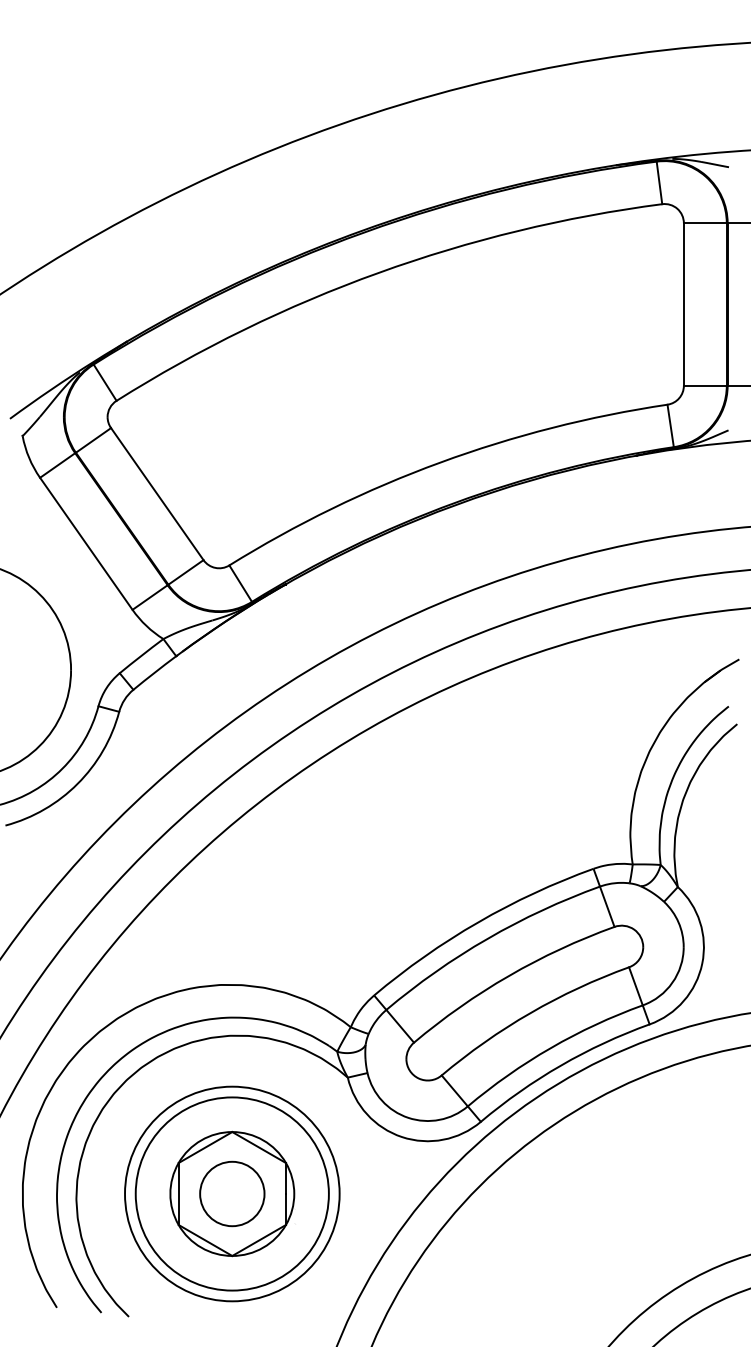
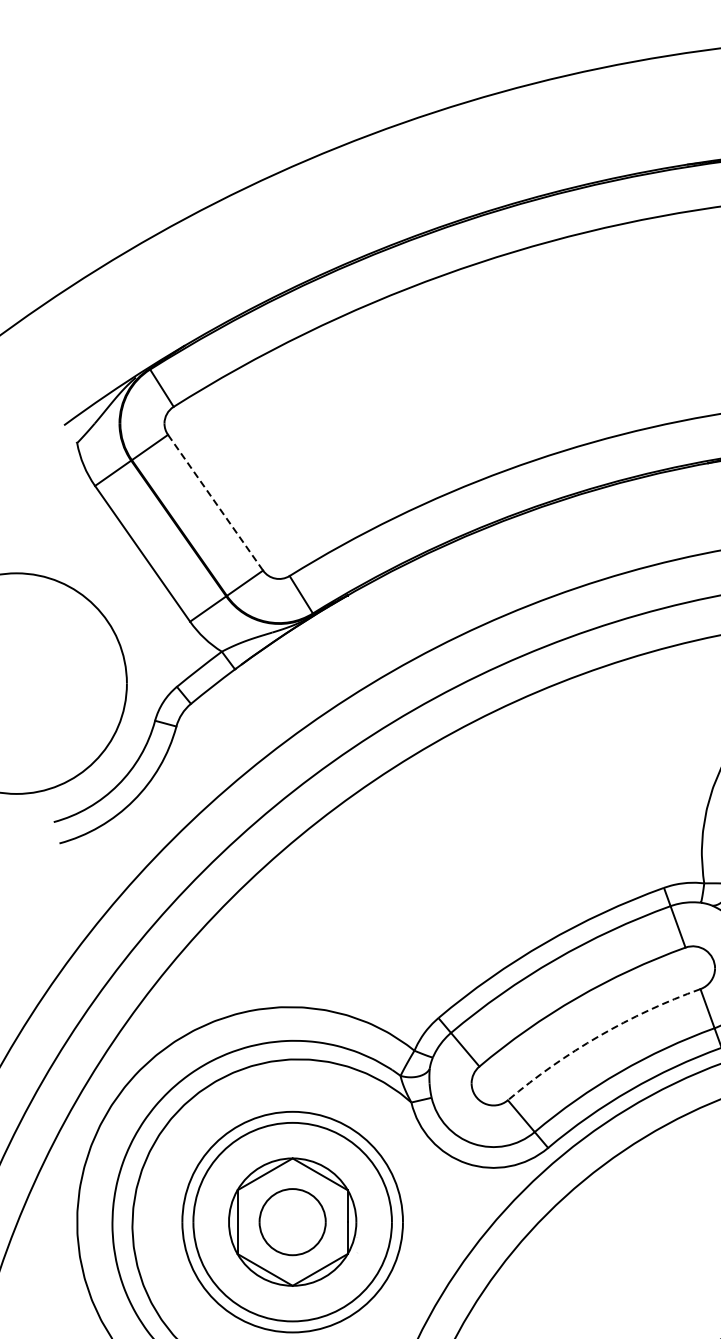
line: (157, 494) -> (215, 503), solid -> dashed
arc: (530, 1013) -> (599, 1036), solid -> dashed

